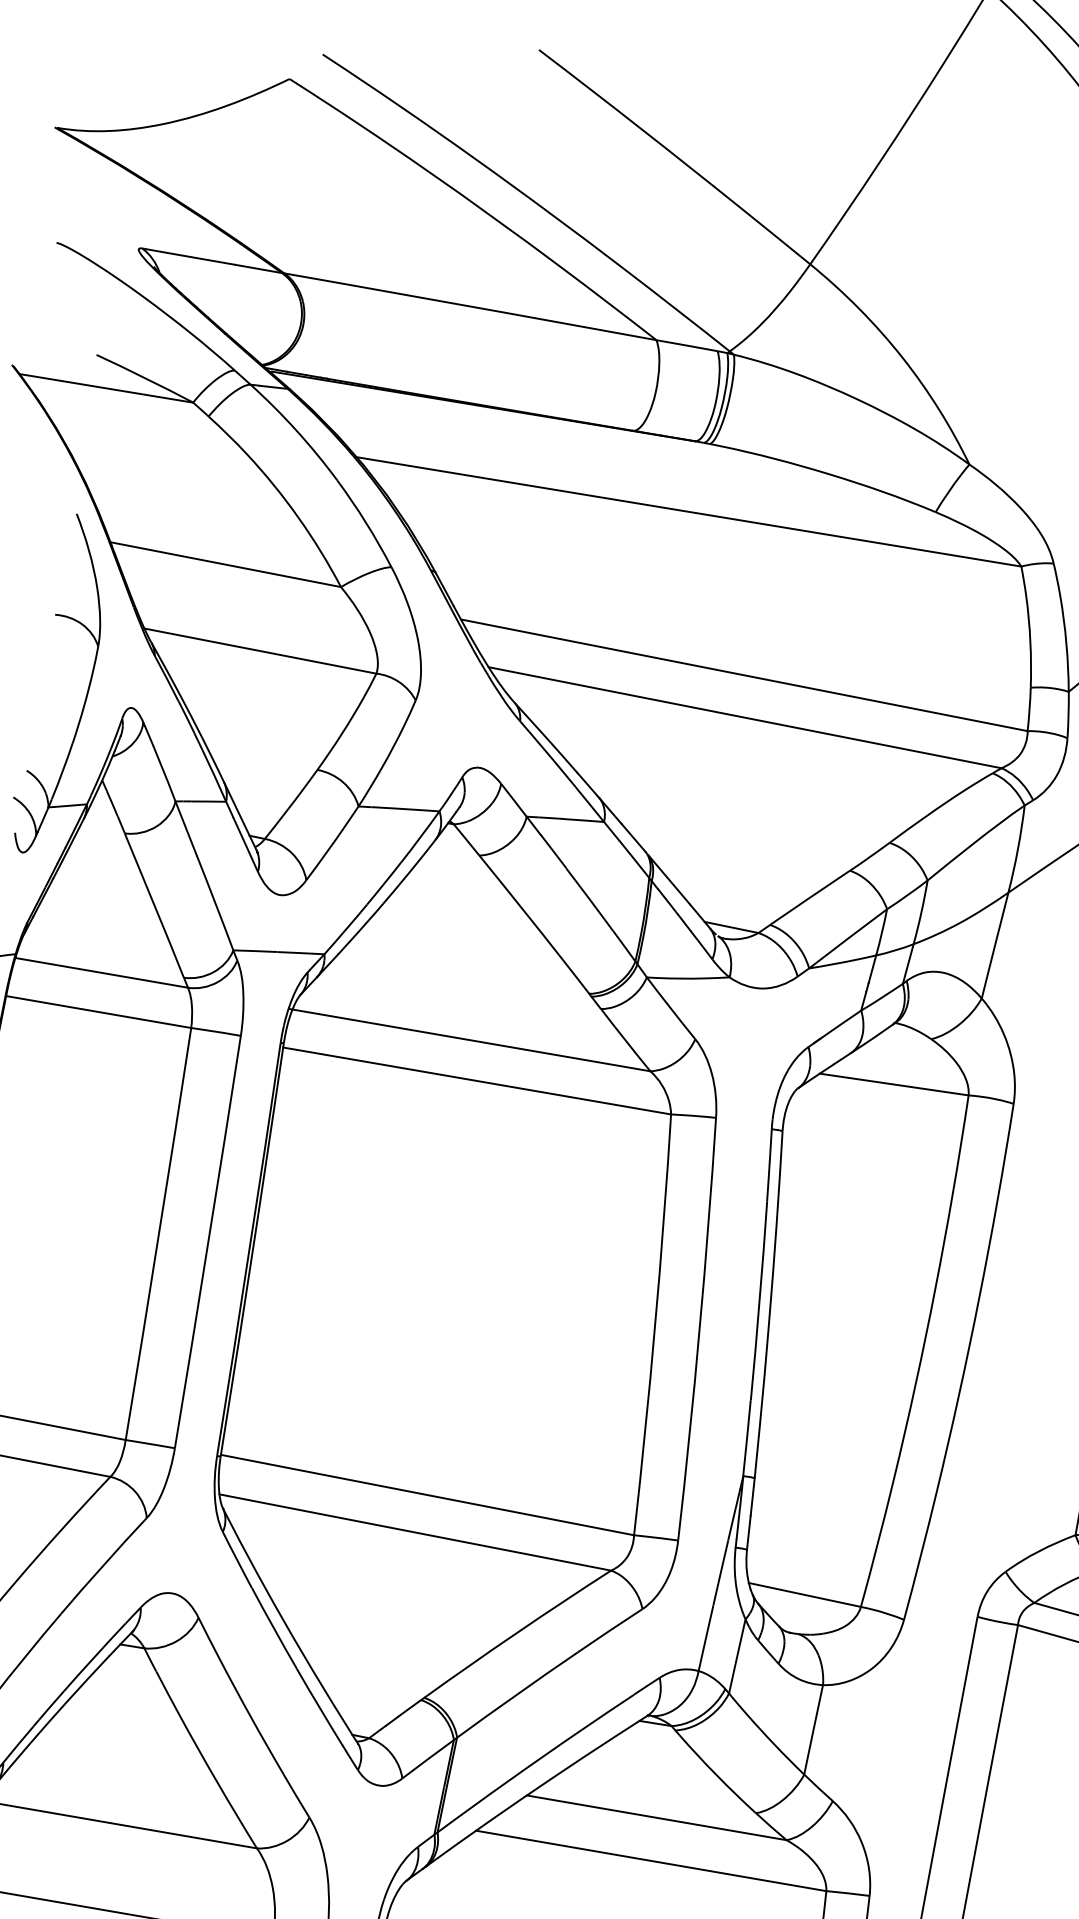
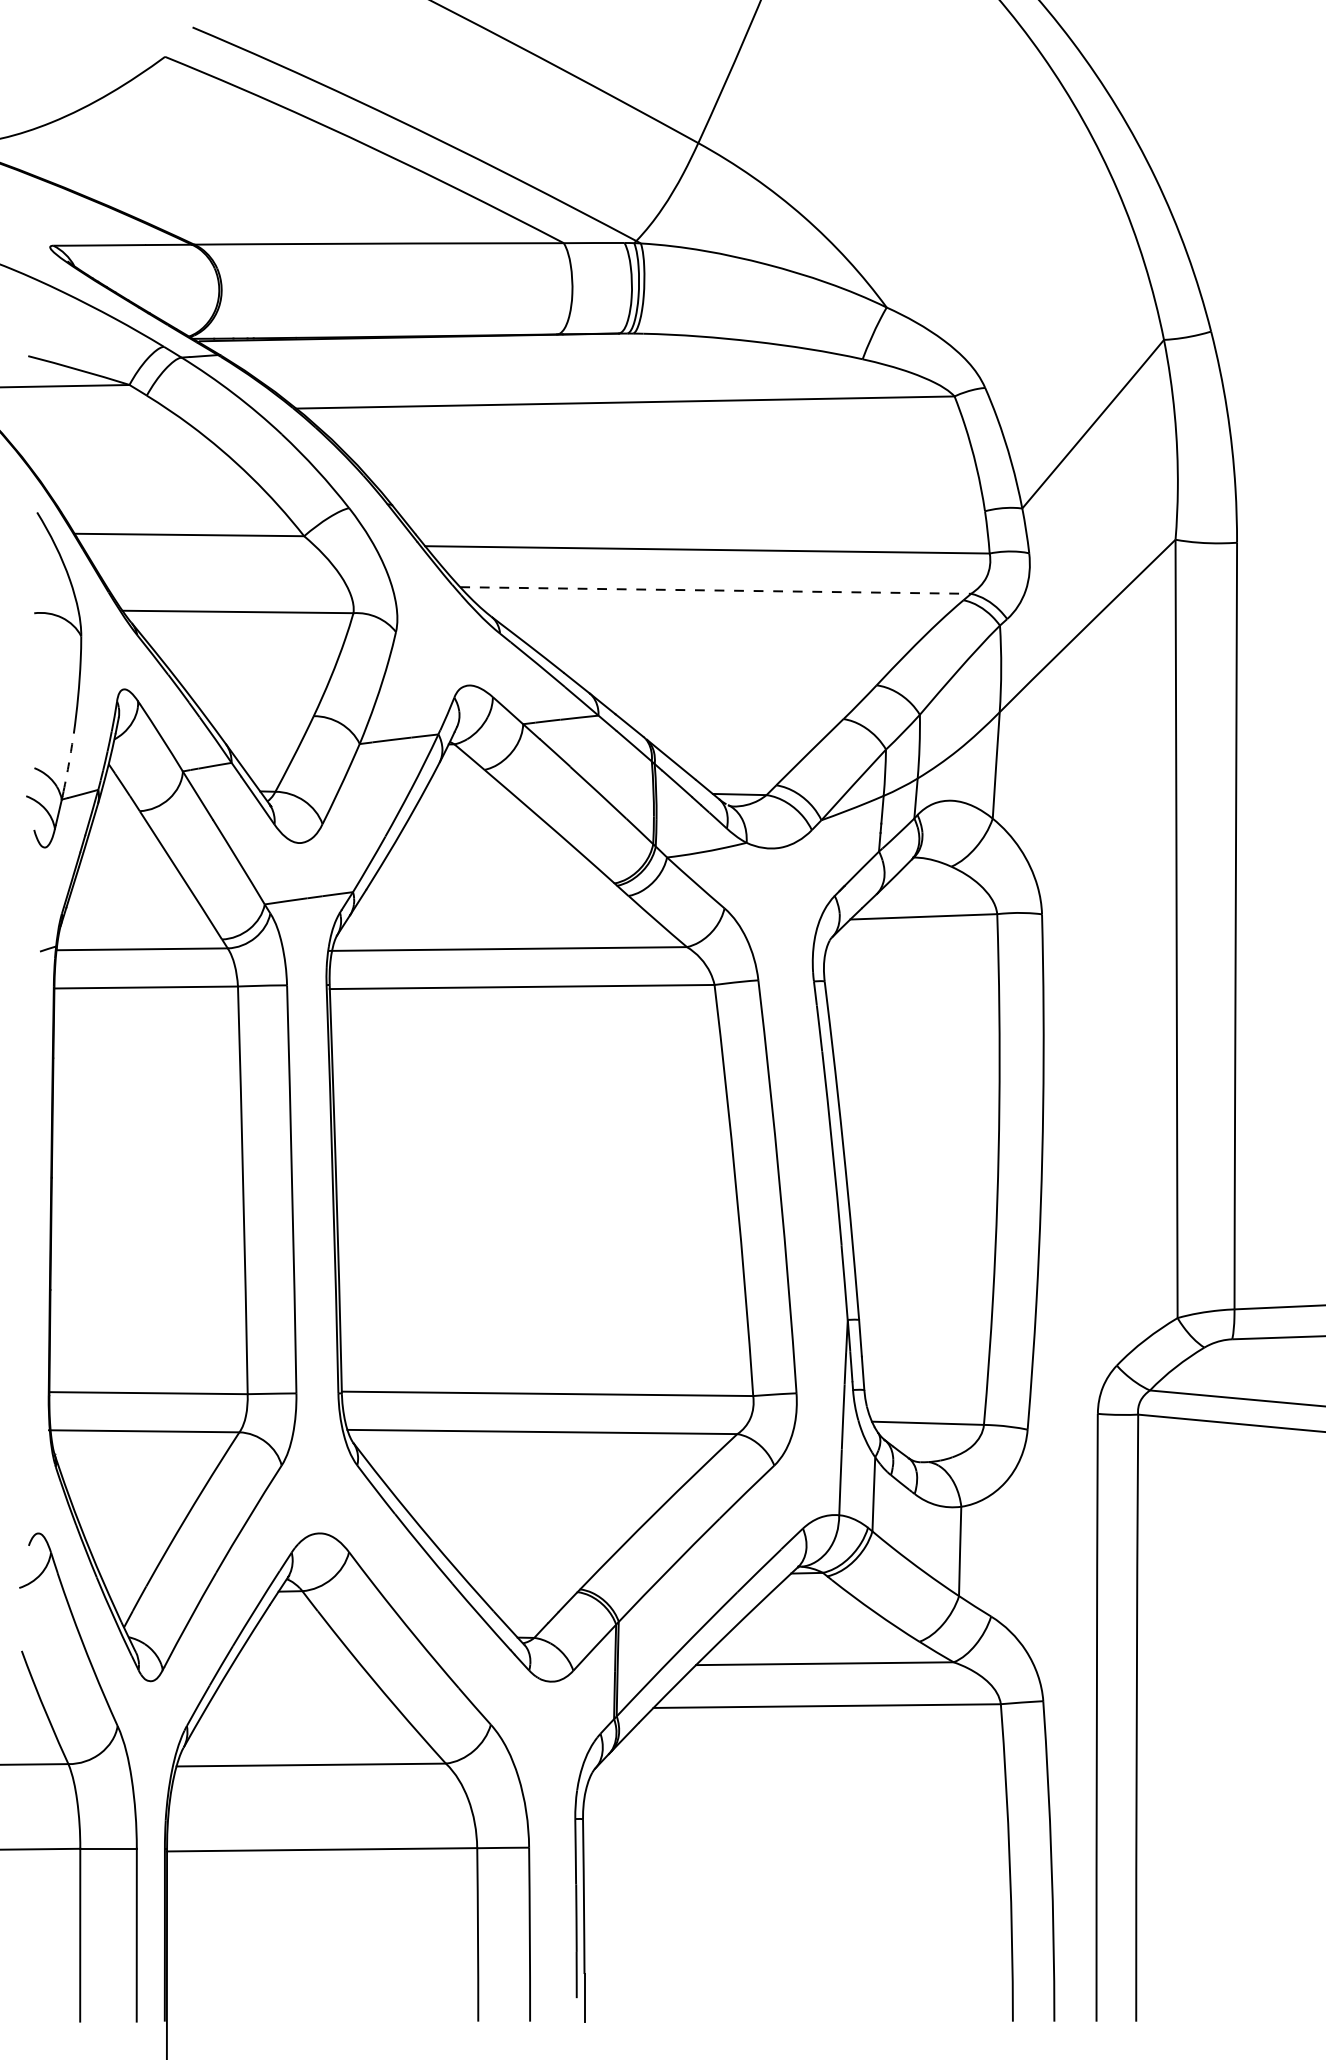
line: (745, 717) -> (716, 590), solid -> dashed
arc: (63, 771) -> (69, 762), solid -> dashed

